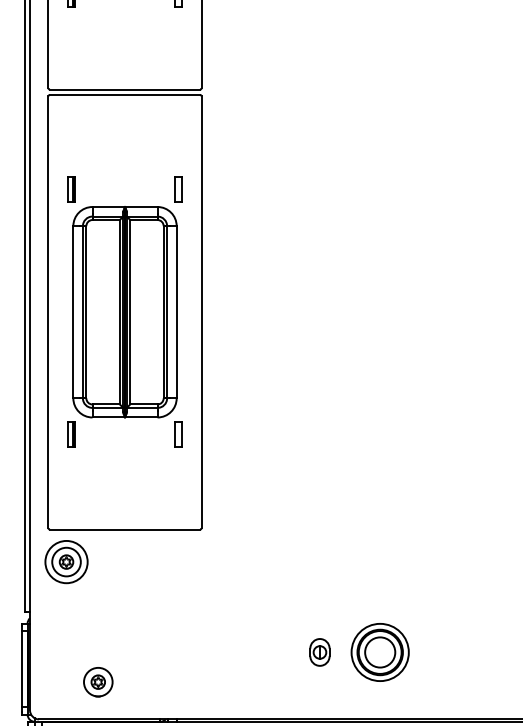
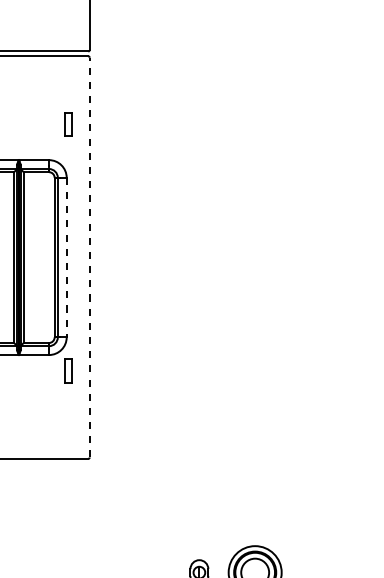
part: (178, 189) -> (68, 124), moved
line: (176, 312) -> (66, 257), solid -> dashed
line: (201, 312) -> (89, 257), solid -> dashed

